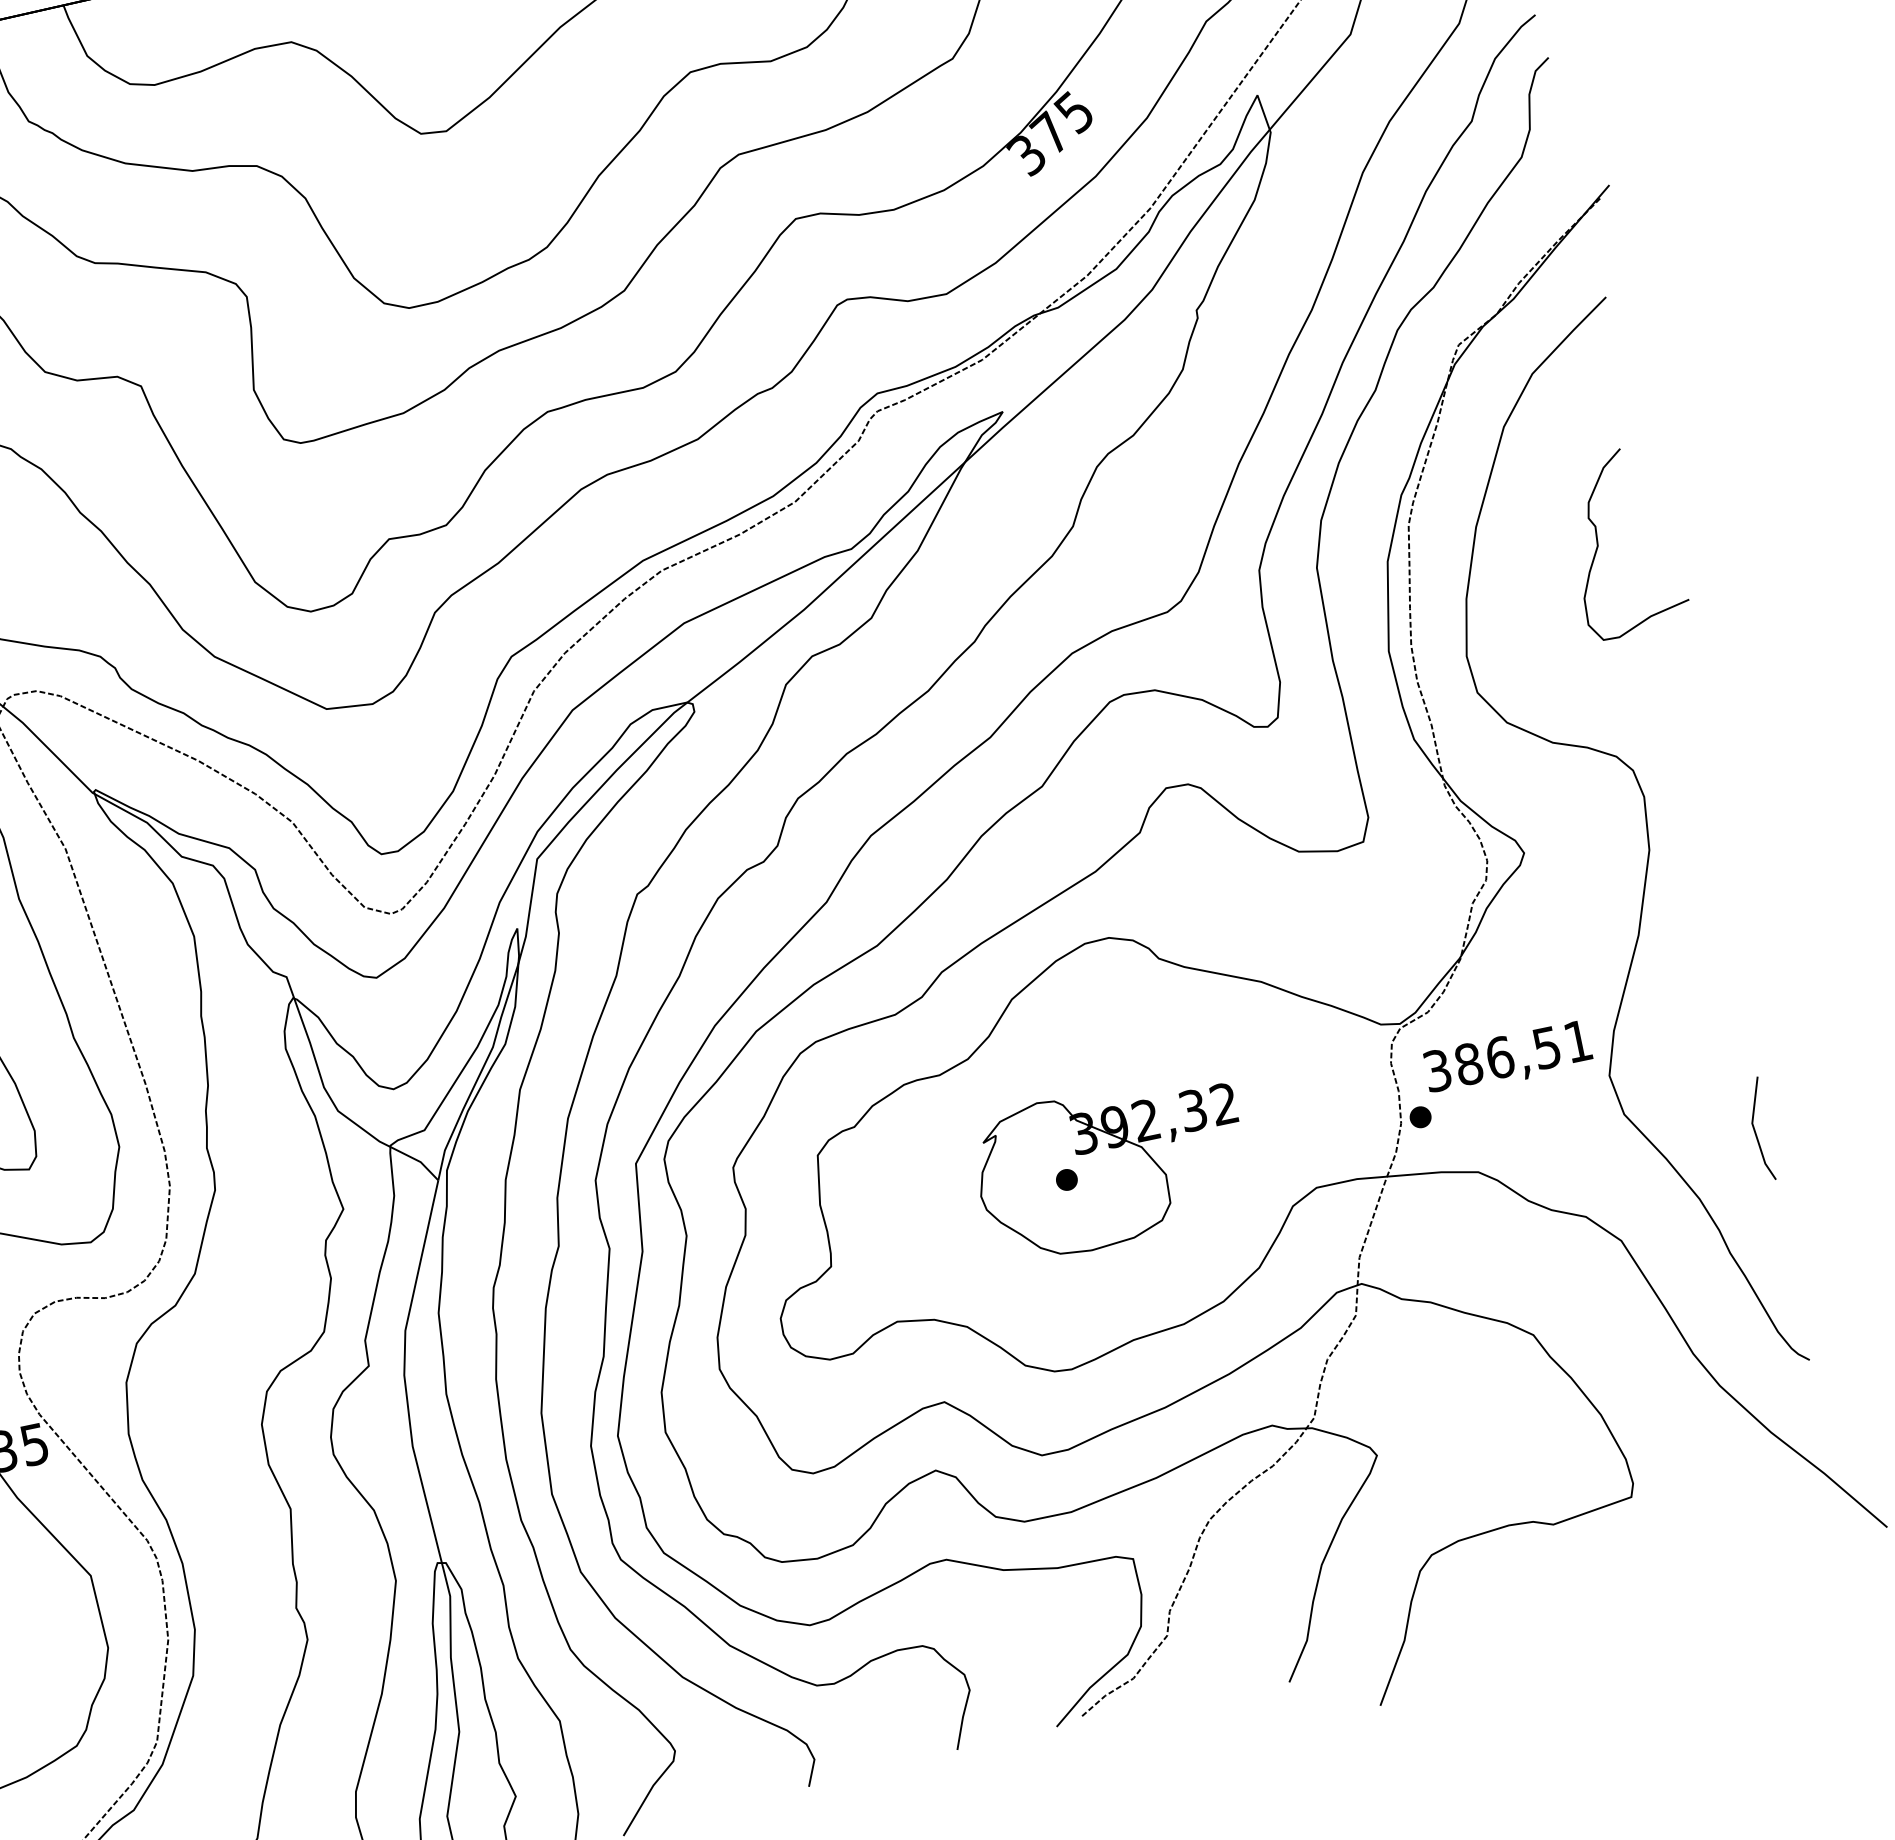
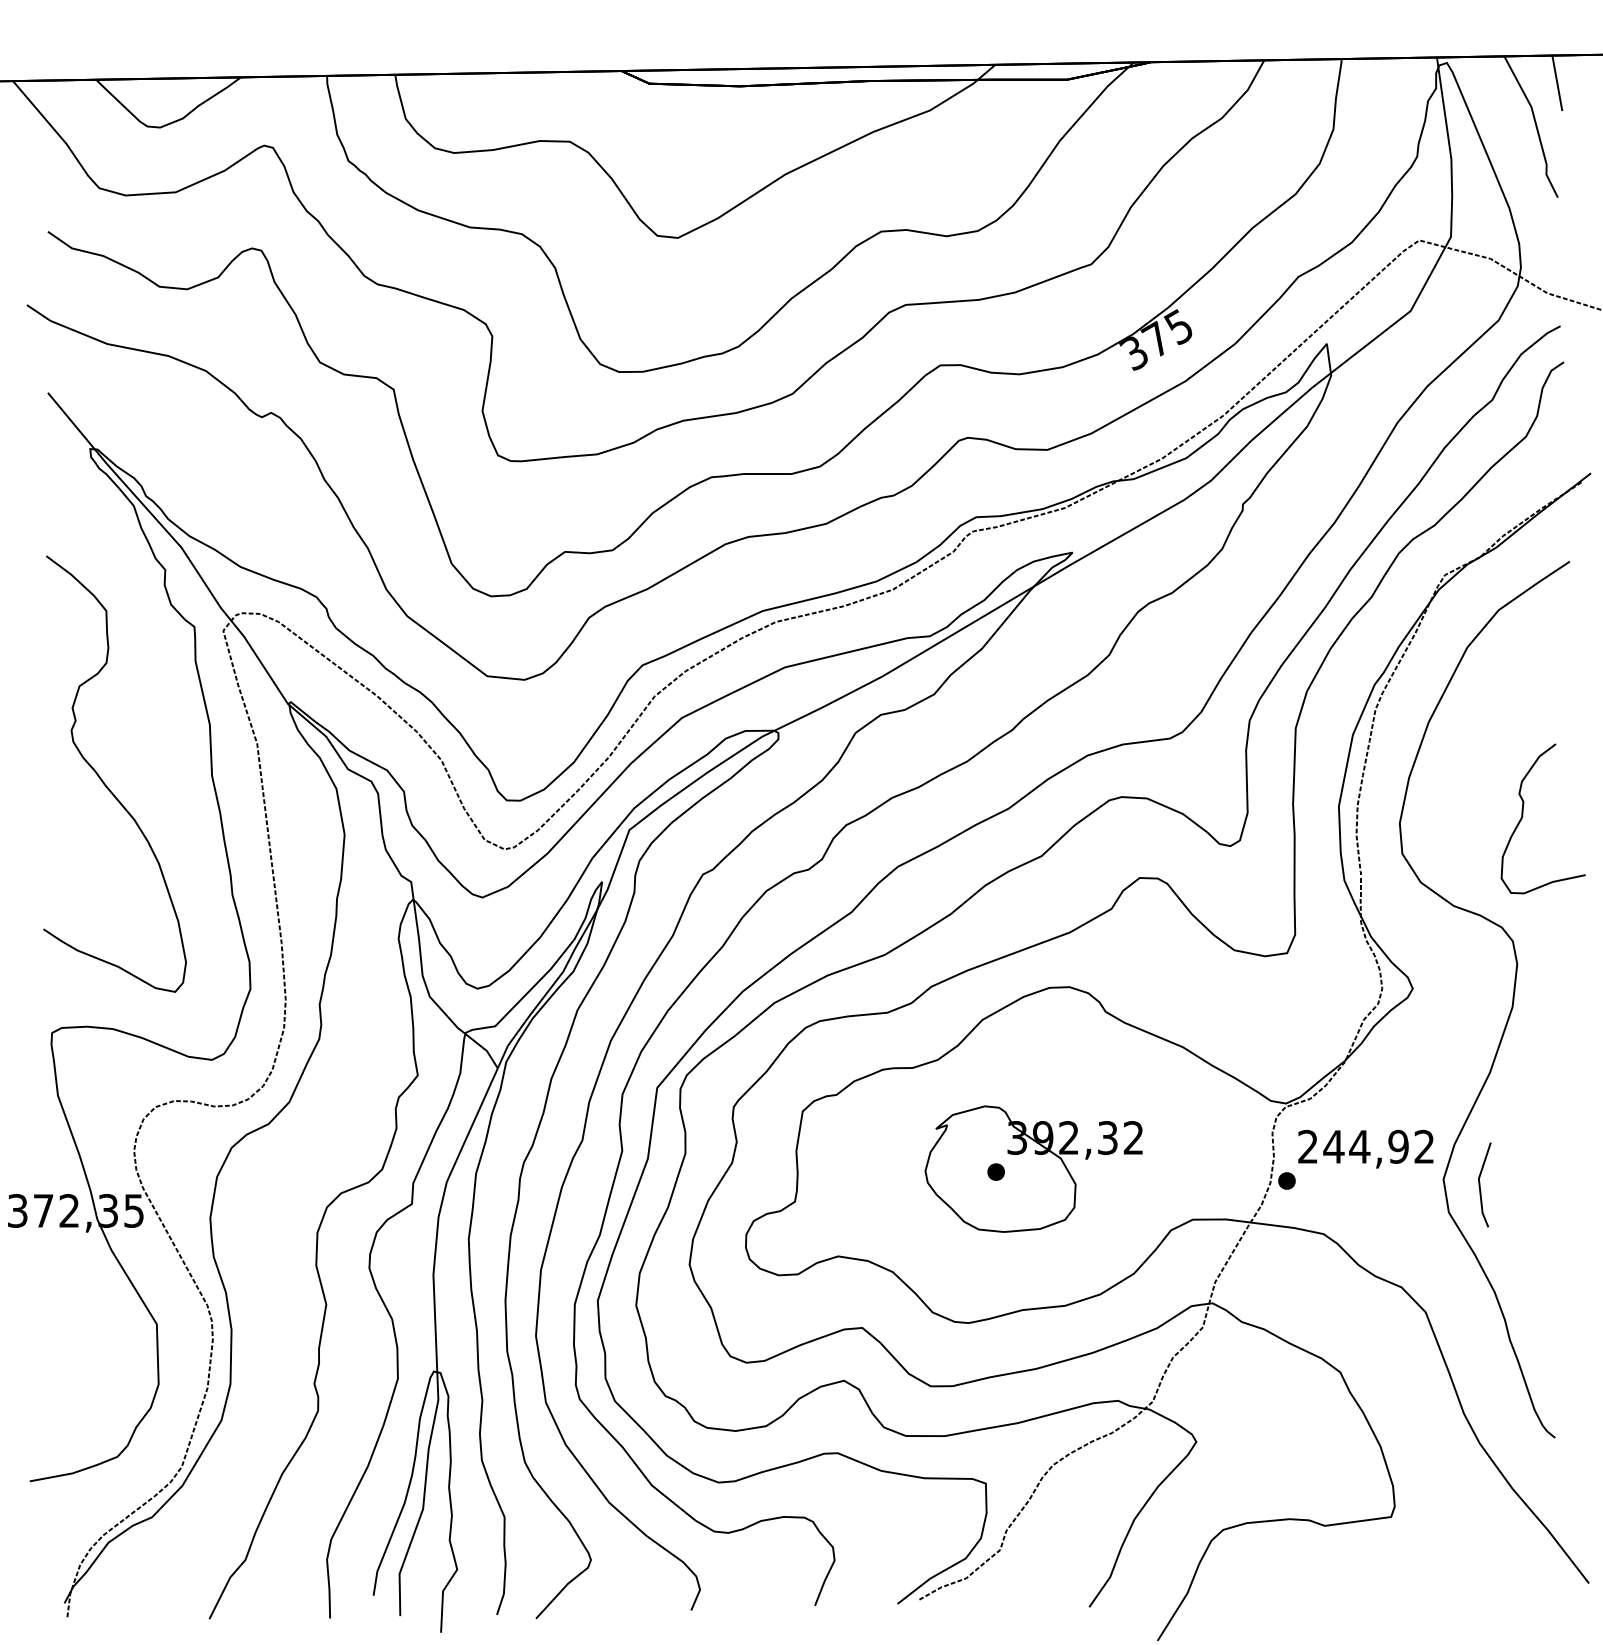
curve: (1599, 544) -> (1523, 816), moved
text: (1506, 1055) -> (1365, 1146), 386,51 -> 244,92
line: (1755, 1129) -> (1480, 1184), moved

